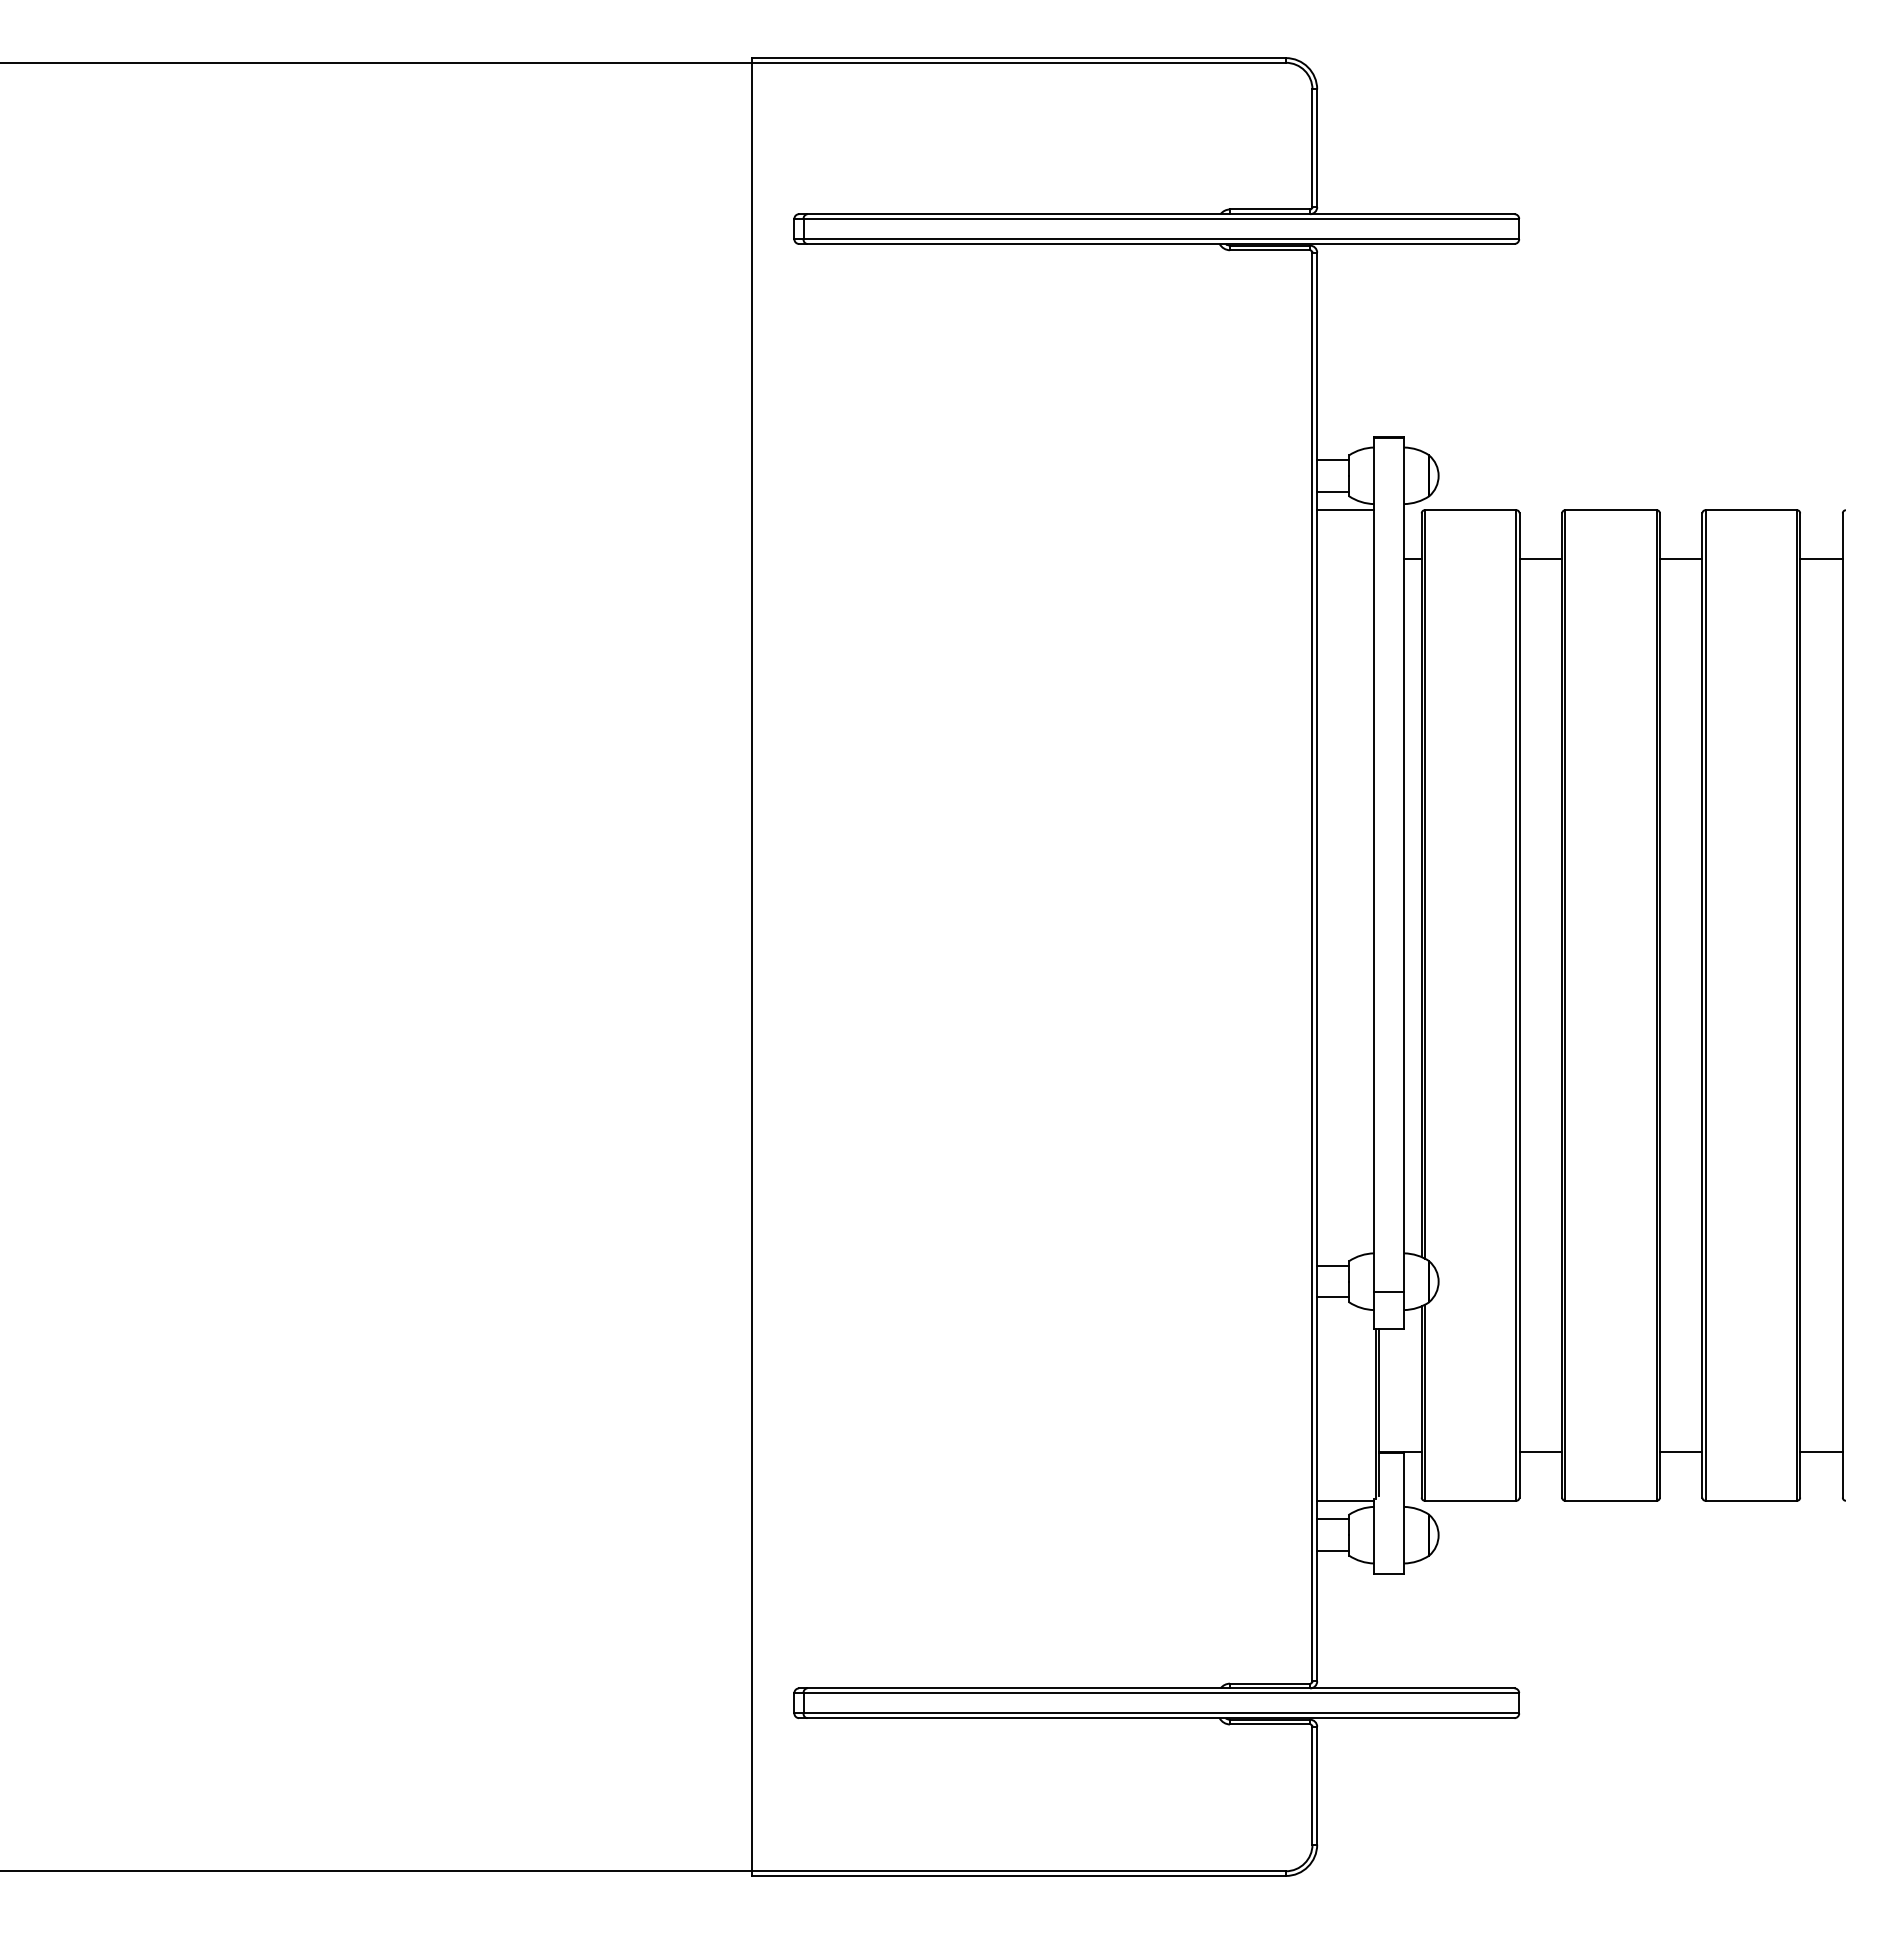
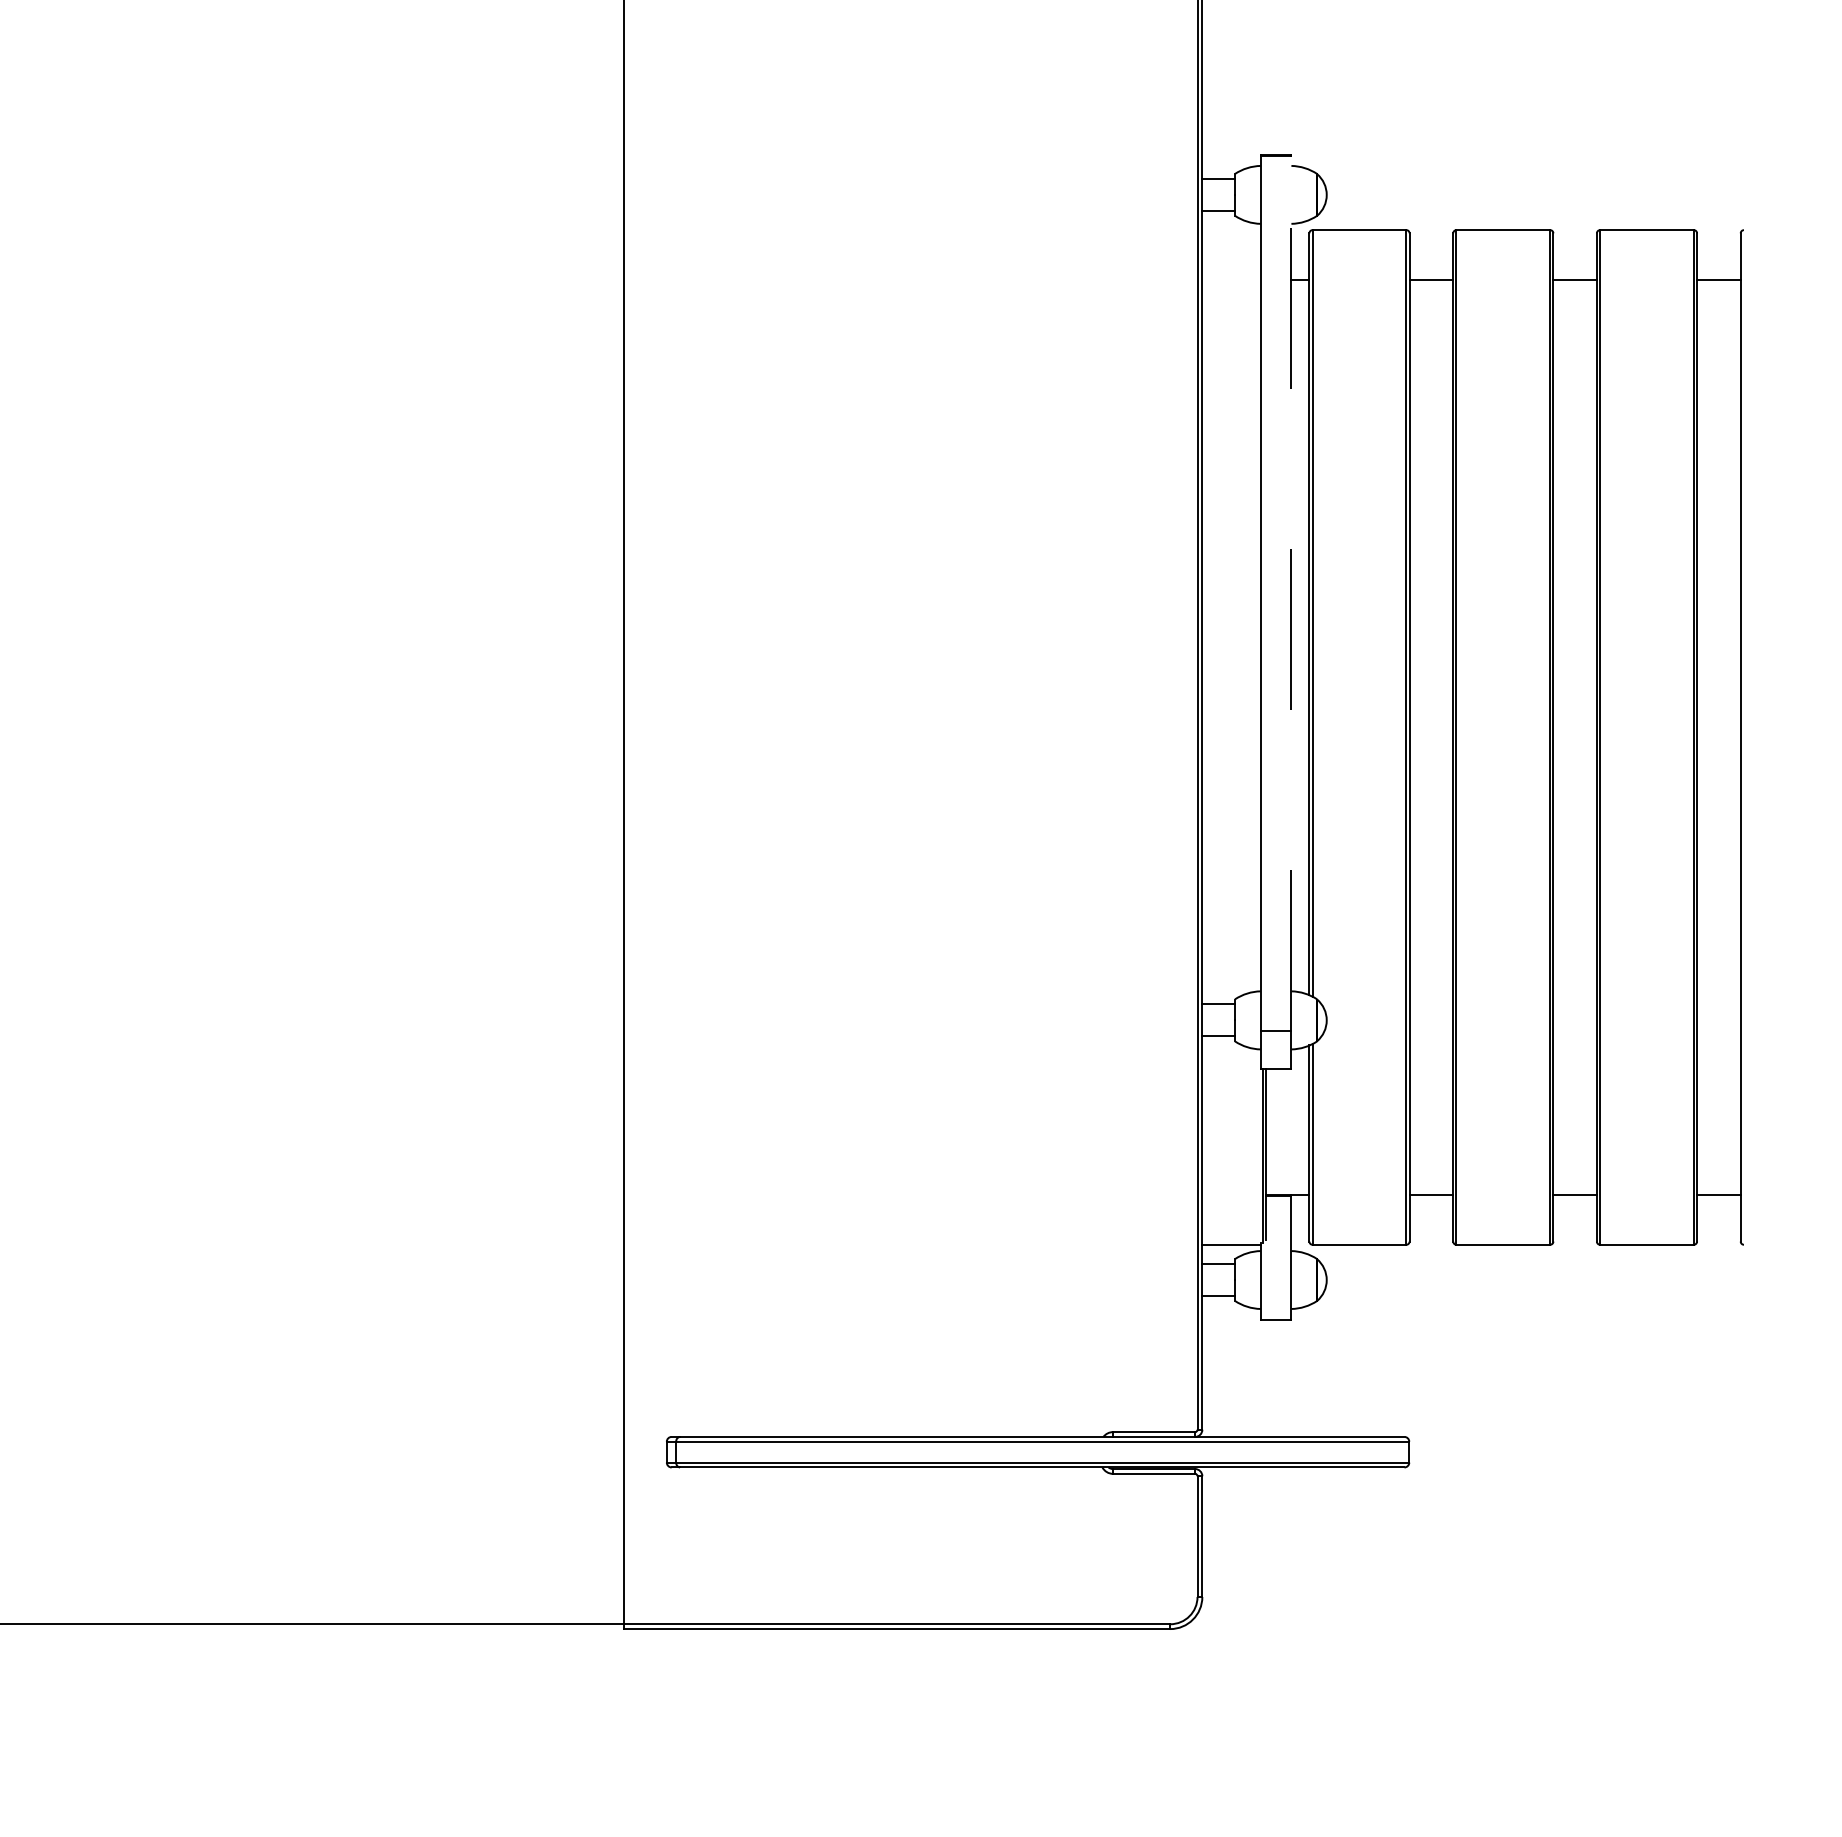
line: (1345, 510) -> (1231, 230), removed
line: (1404, 864) -> (1291, 593), solid -> dashed

